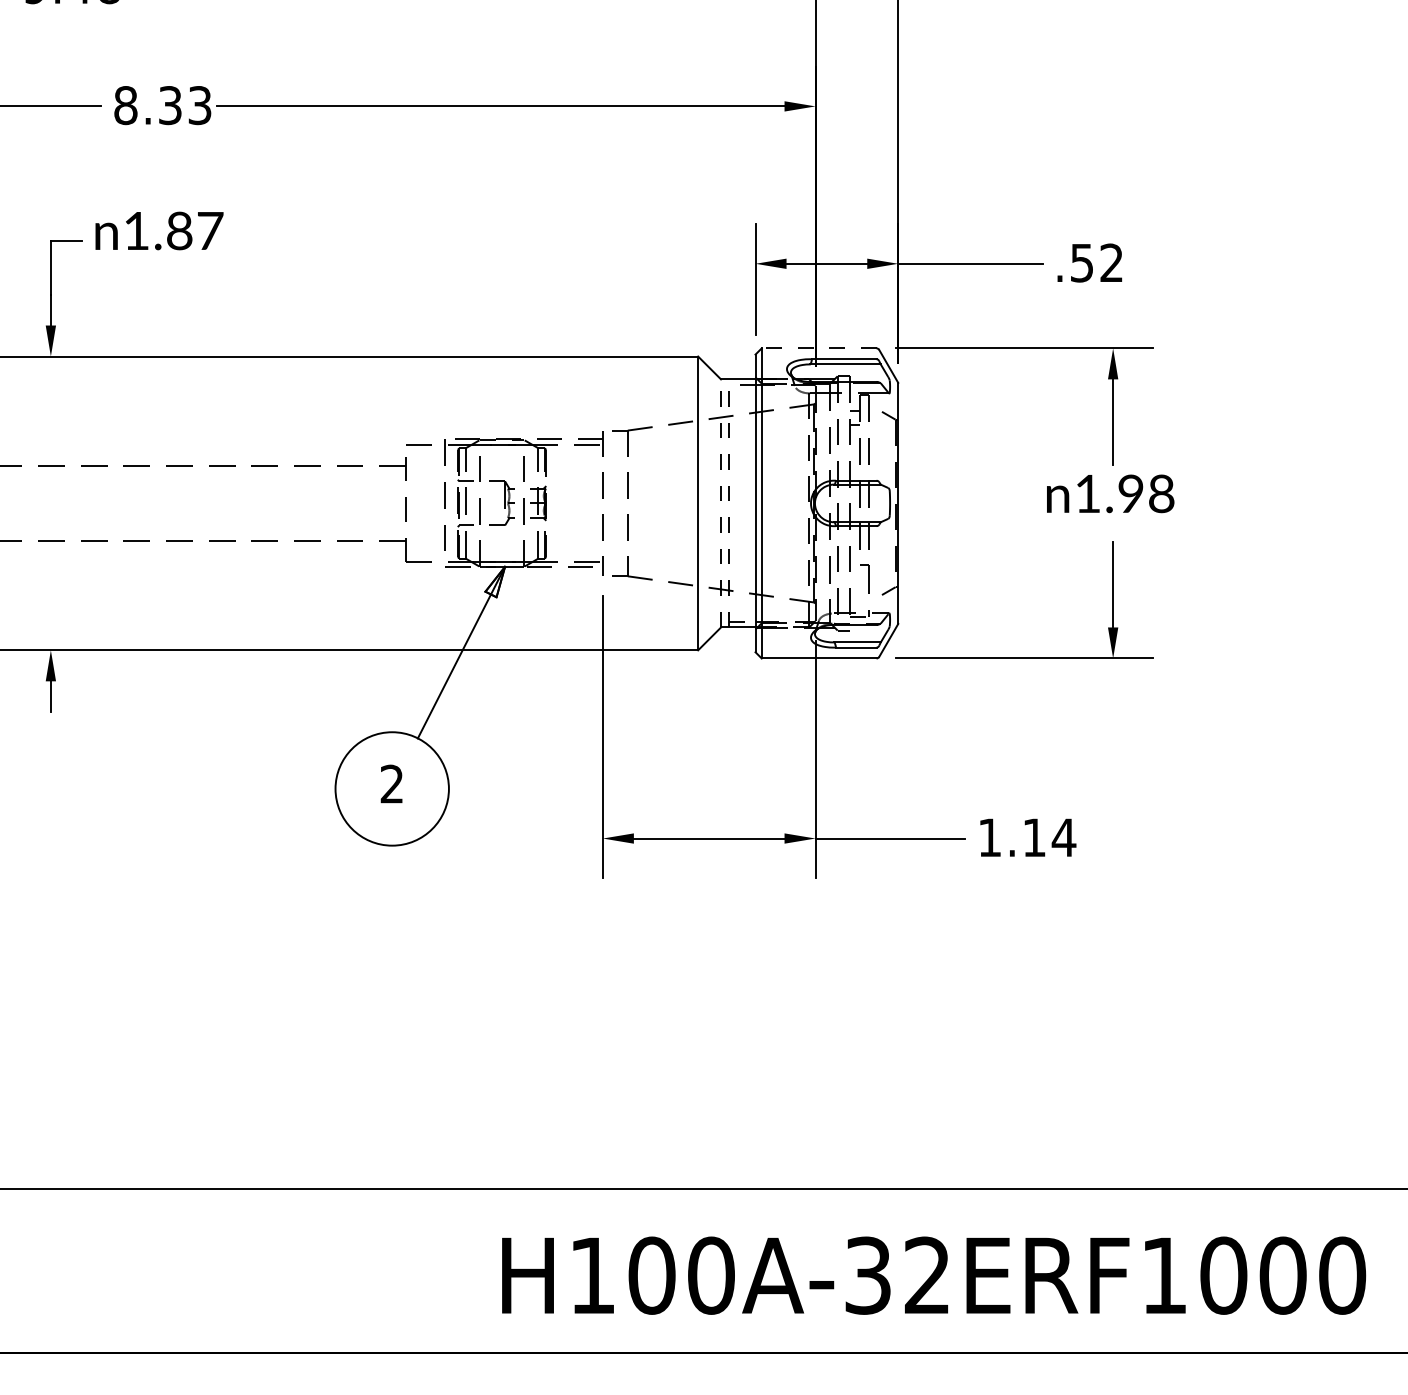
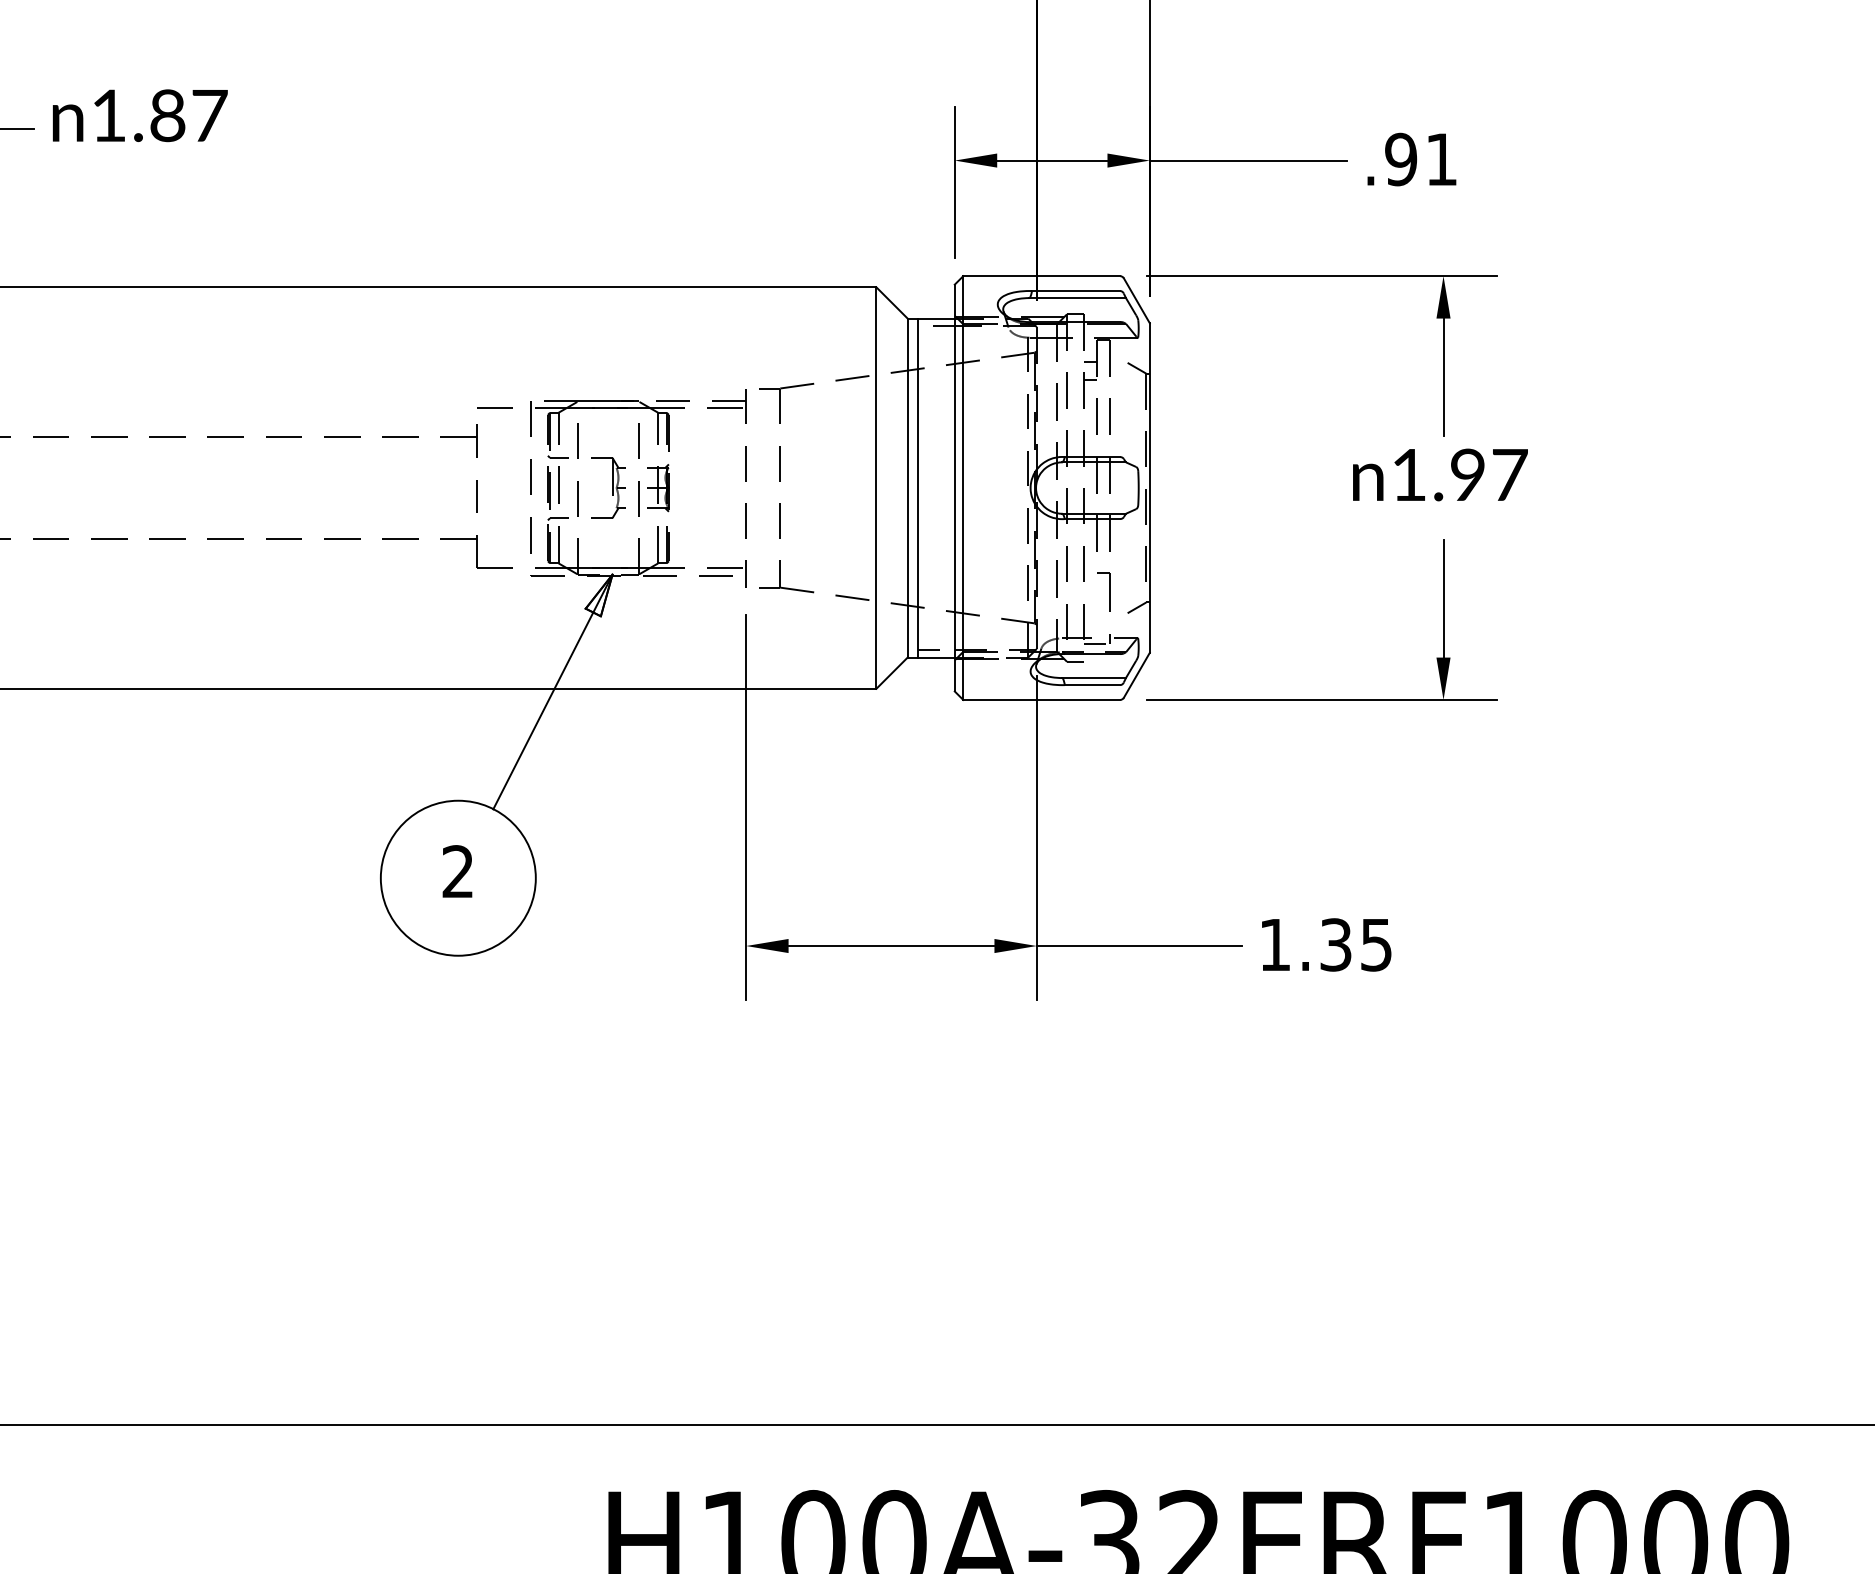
text: (1096, 262) -> (1420, 158), .52 -> .91
line: (818, 348) -> (1040, 276), dashed -> solid
text: (1161, 493) -> (1509, 474), 1.98 -> 1.97
line: (721, 502) -> (908, 486), dashed -> solid
line: (728, 502) -> (917, 486), dashed -> solid
text: (1049, 837) -> (1356, 944), 1.14 -> 1.35

